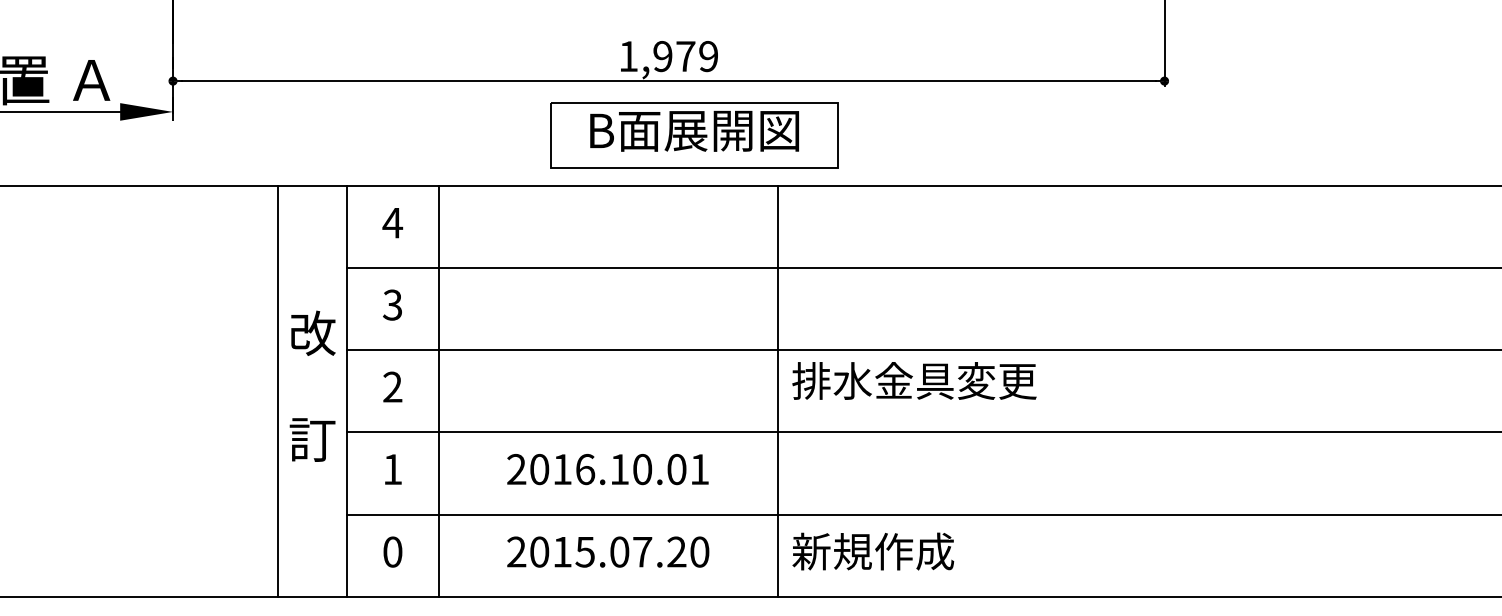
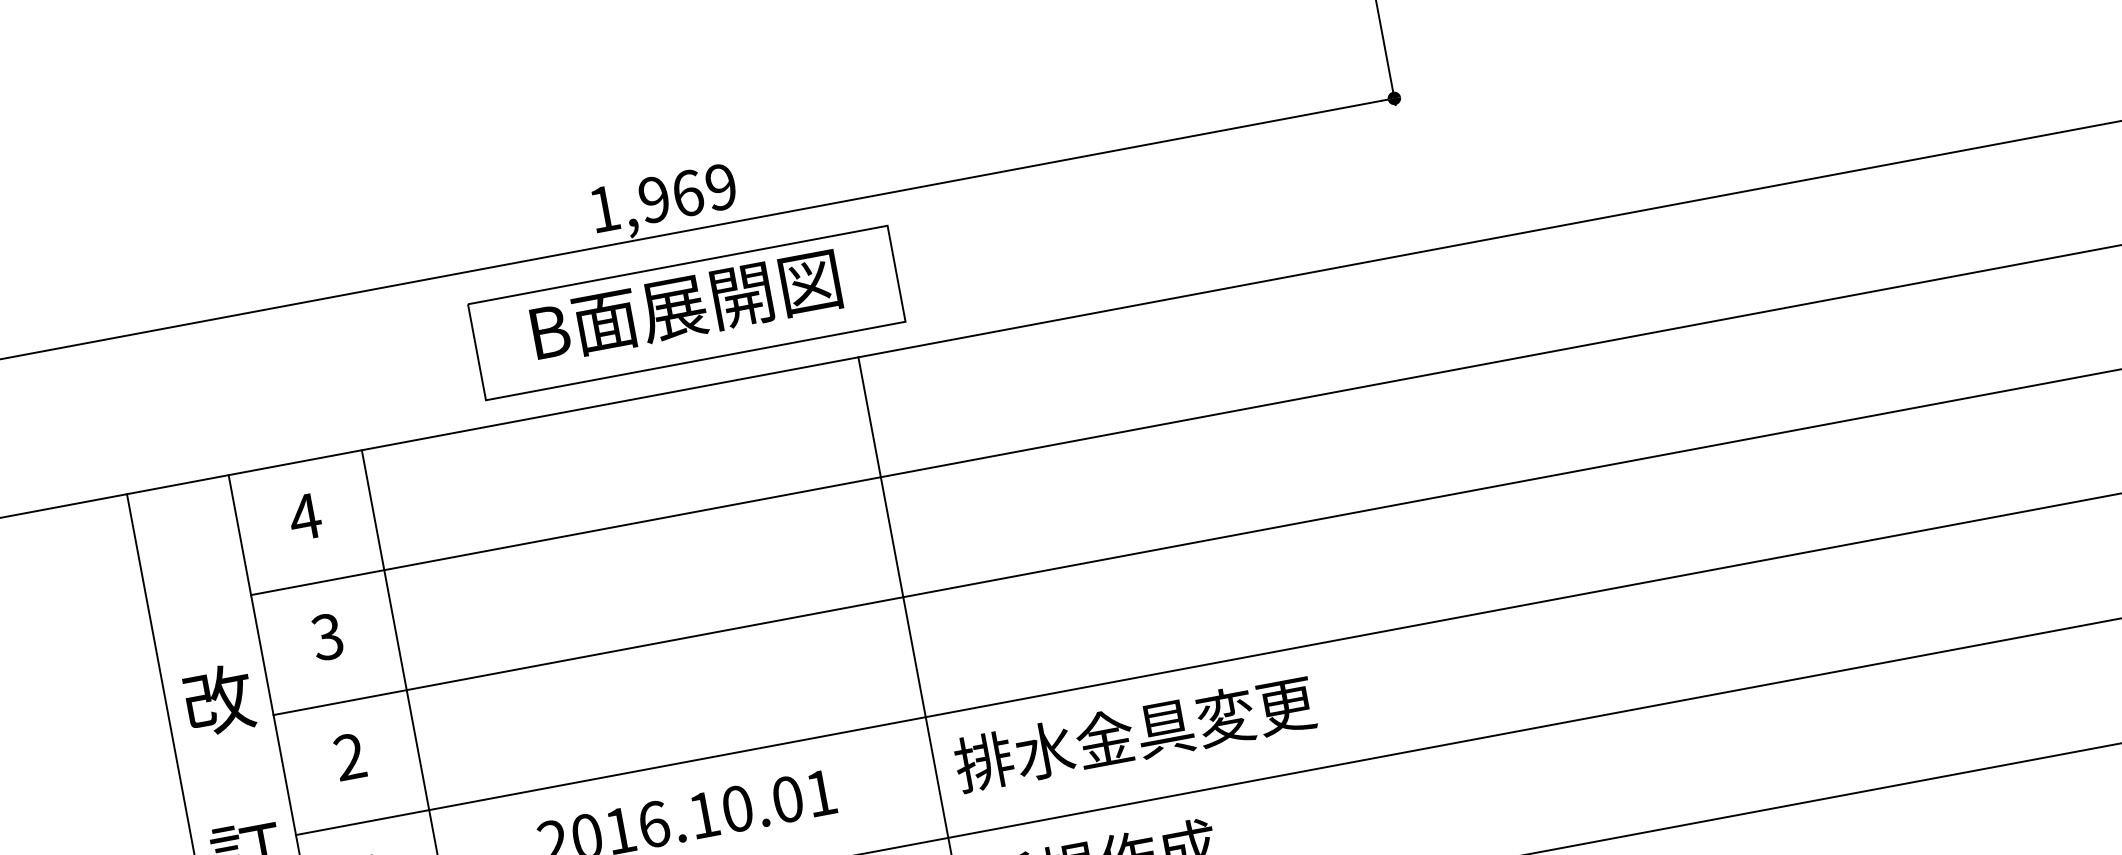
text: (685, 56) -> (687, 193), 1,979 -> 1,969
part: (694, 135) -> (687, 313), moved
text: (914, 380) -> (1134, 733), moved

